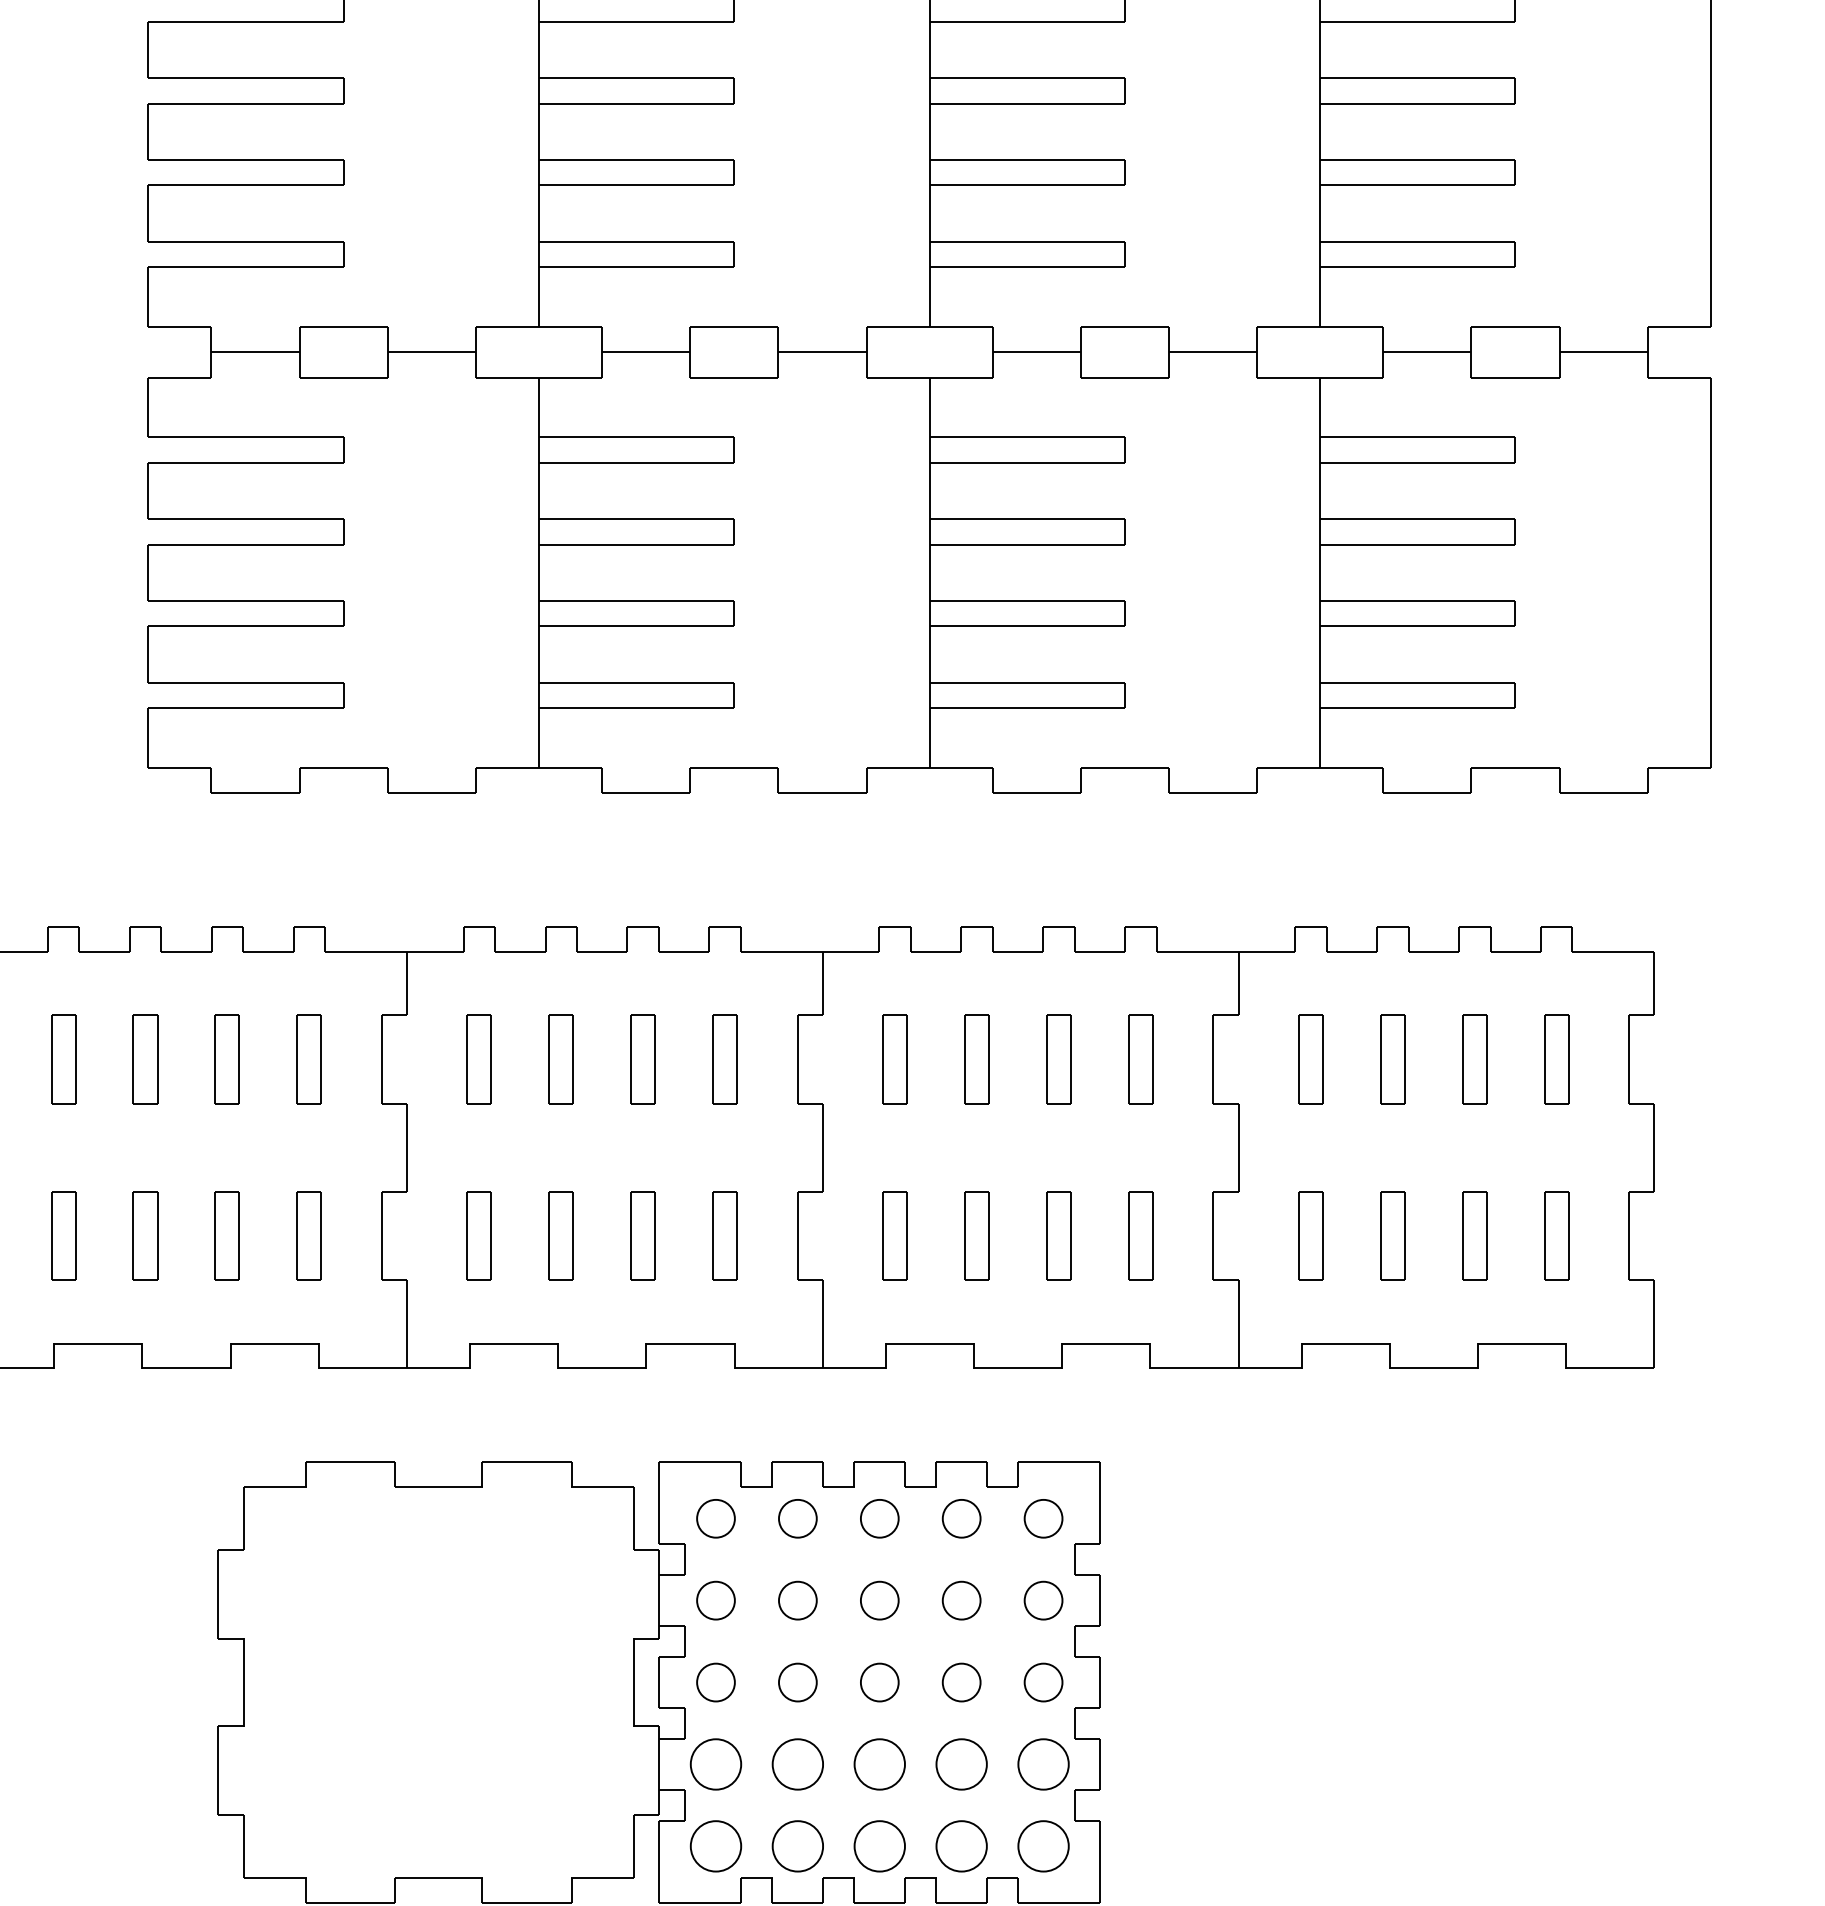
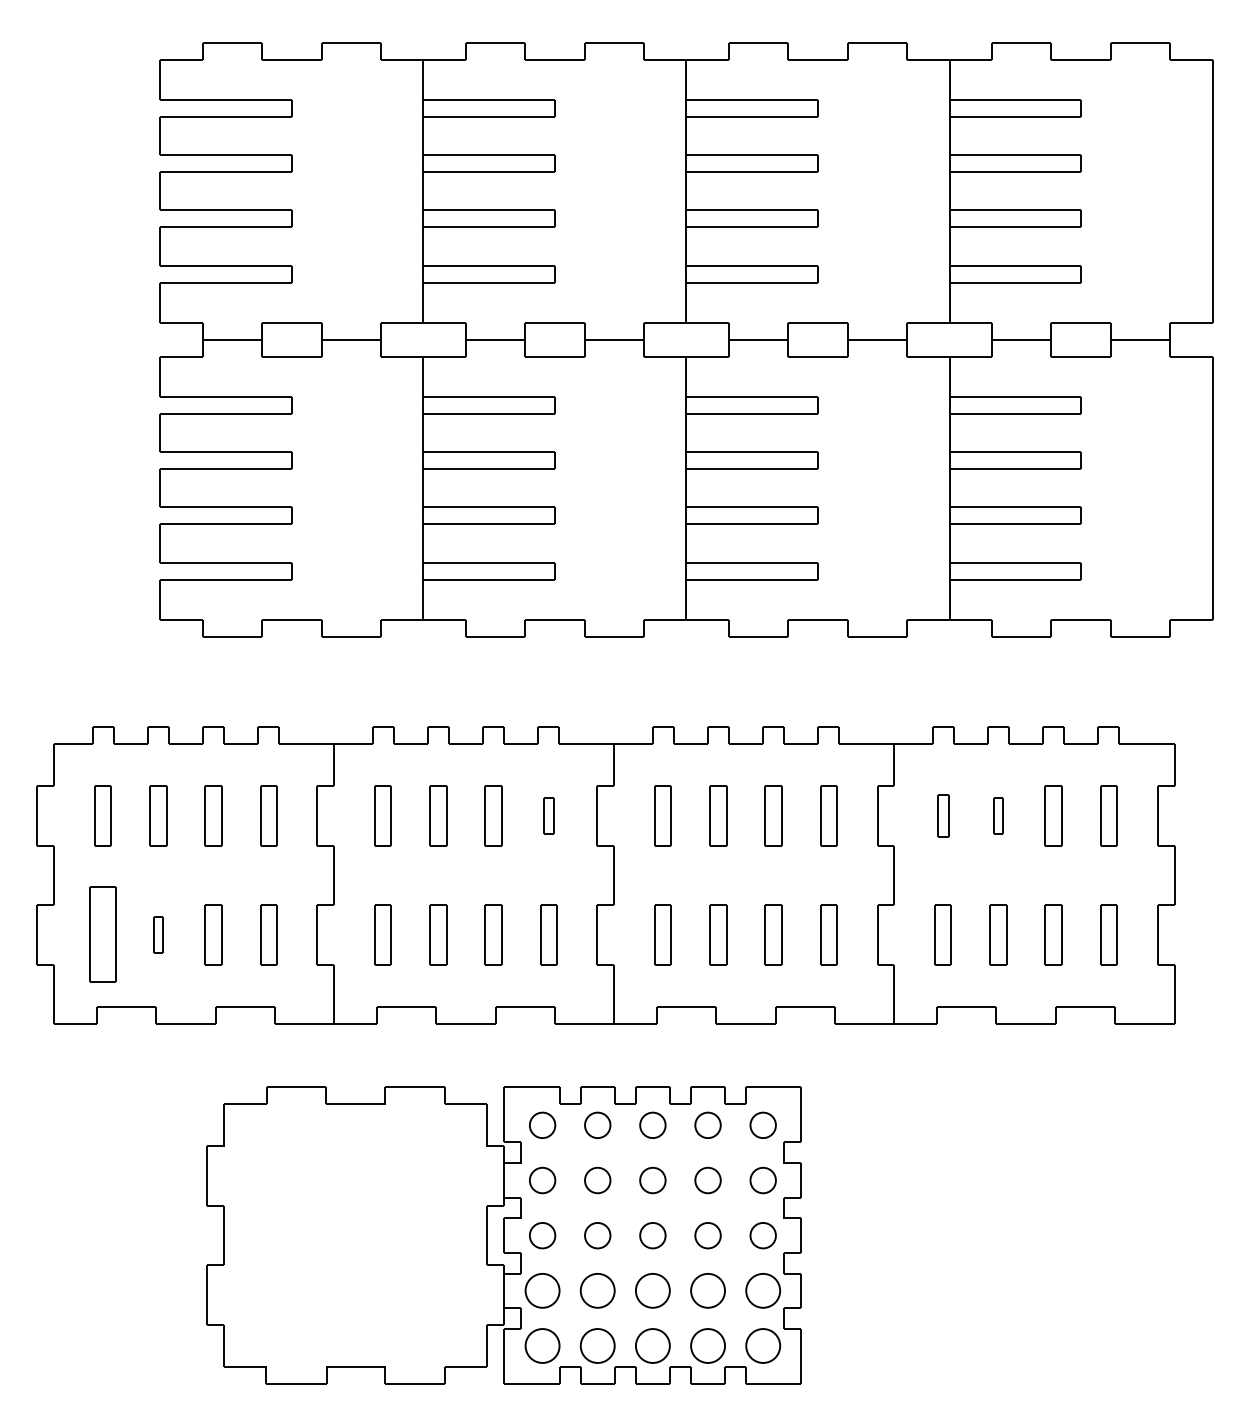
part: (724, 1058) -> (548, 815), size x0.6
part: (1309, 1058) -> (942, 815), size x0.7
part: (1392, 1058) -> (998, 815), size x0.6
part: (62, 1235) -> (102, 934), size x1.6
part: (145, 1235) -> (158, 934), size x0.6

